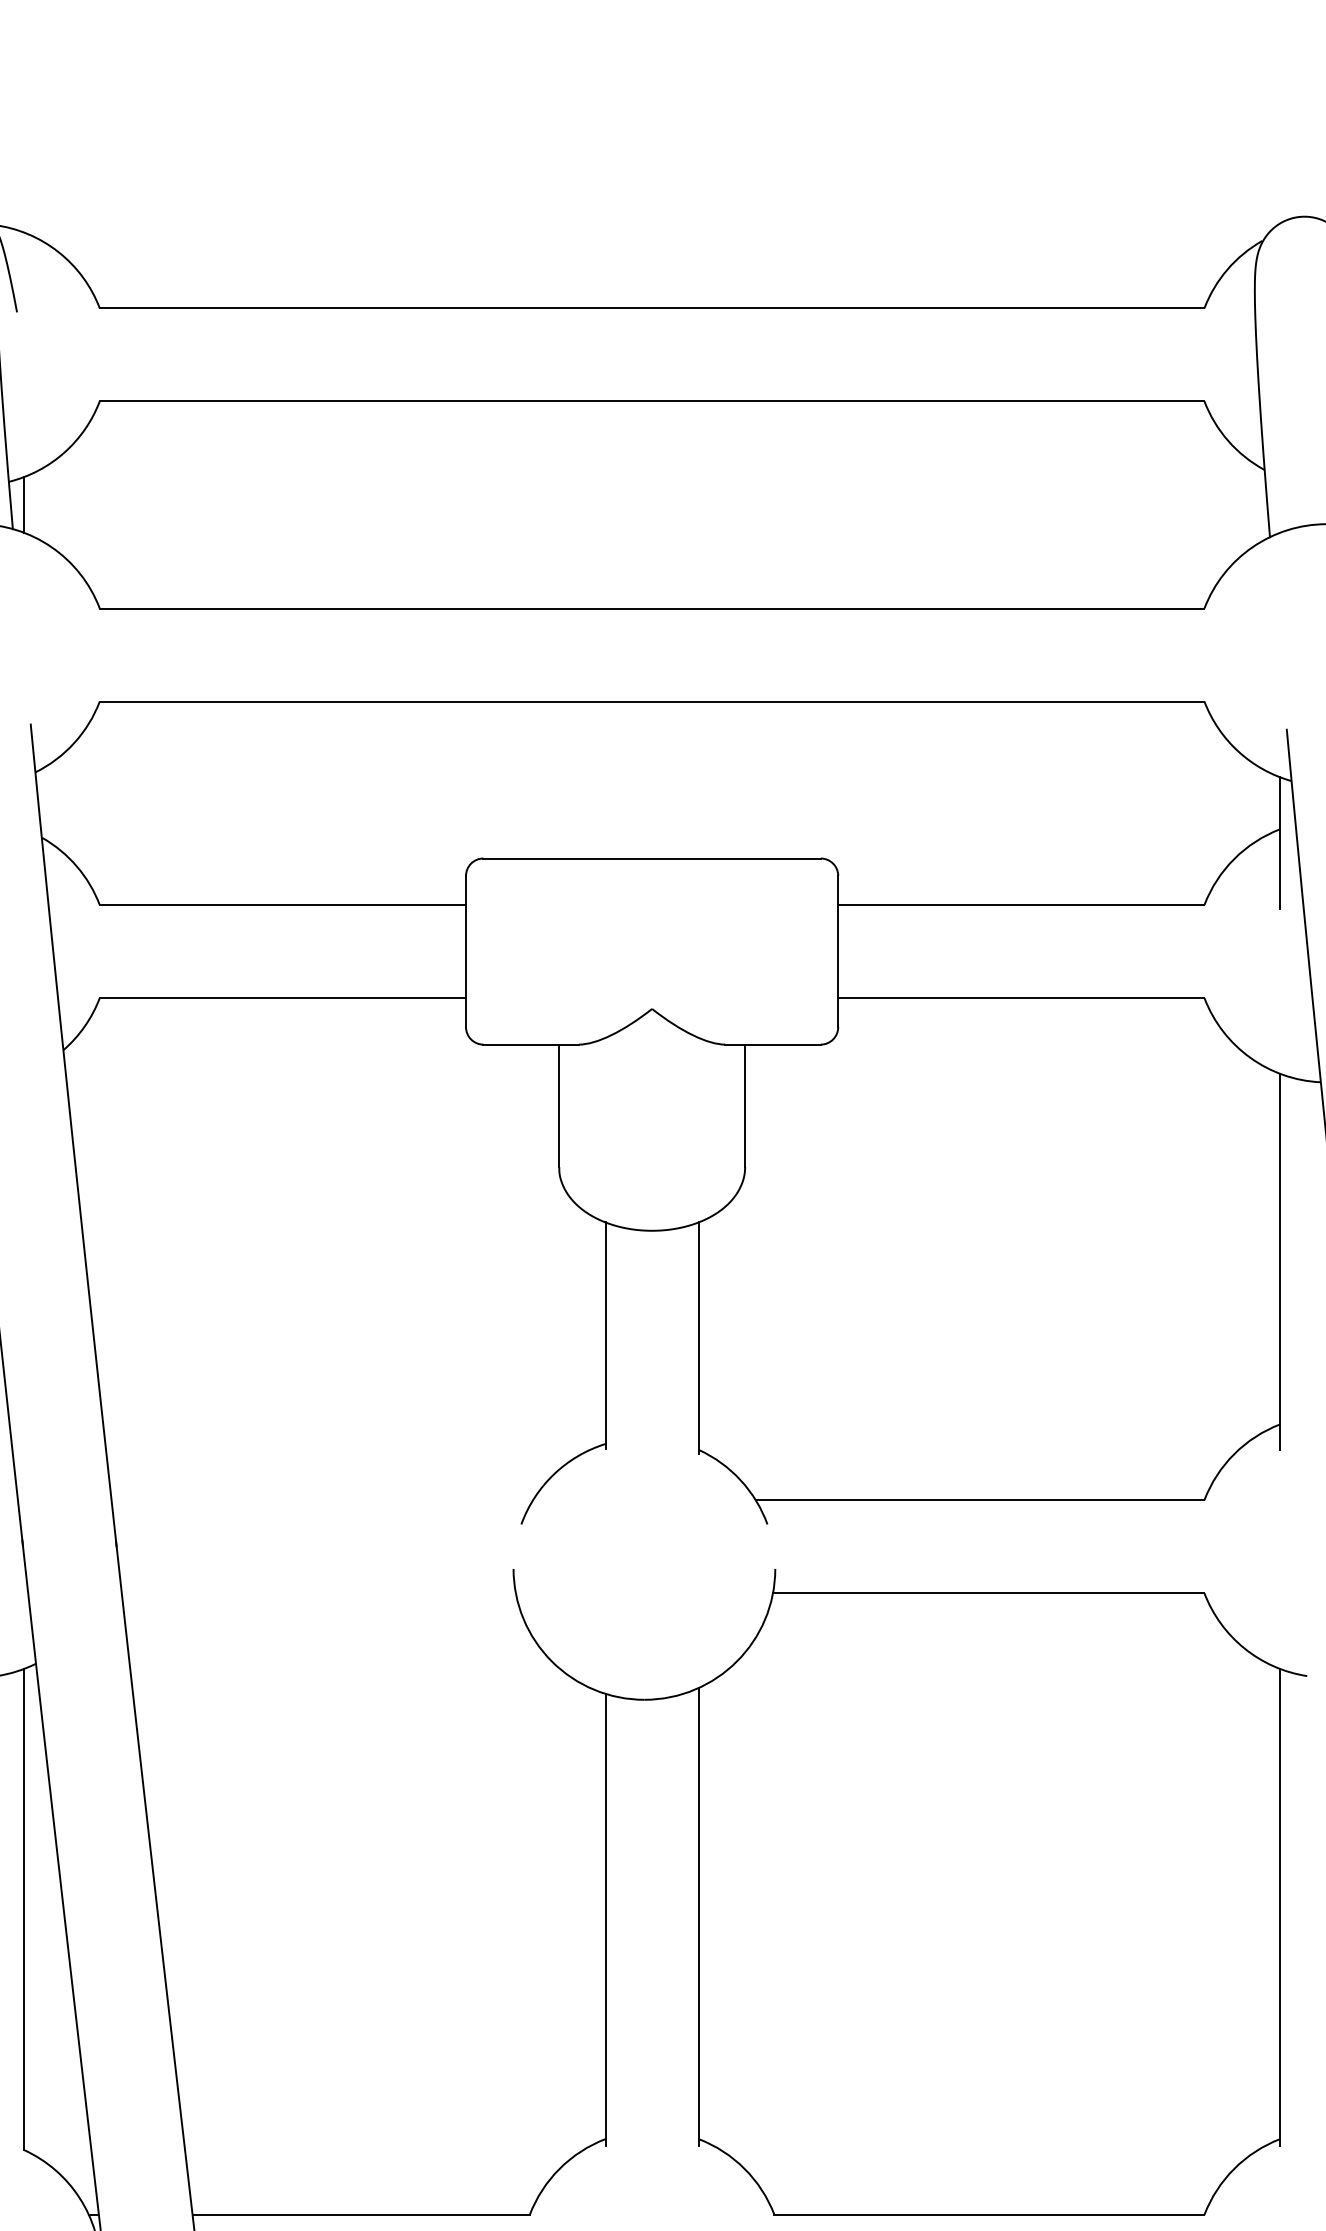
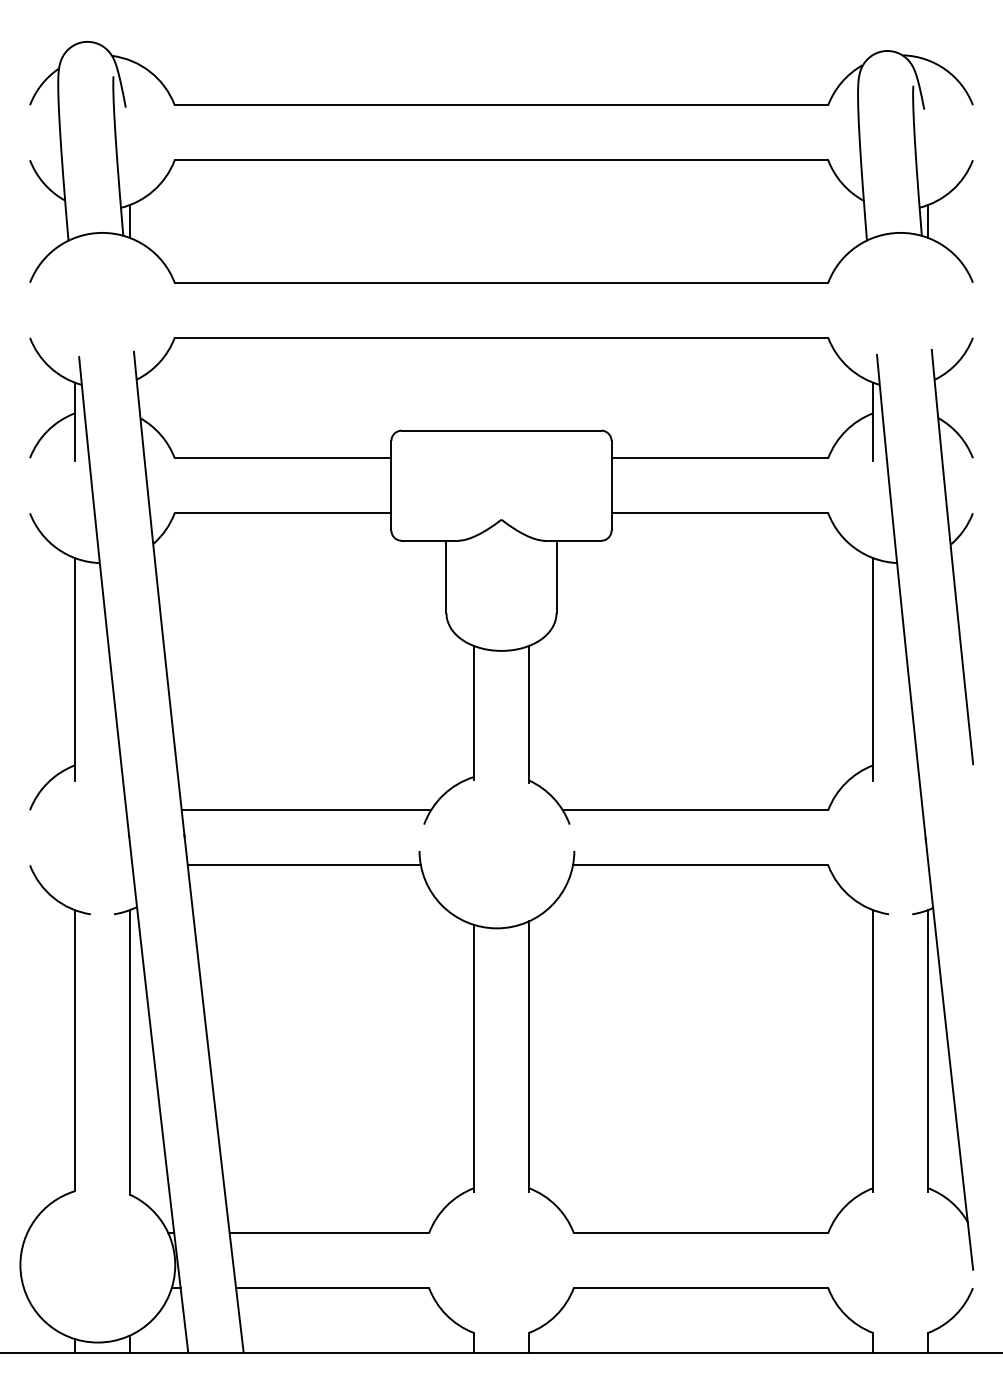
line: (322, 1500) -> (306, 810), added
line: (317, 1593) -> (303, 865), added

